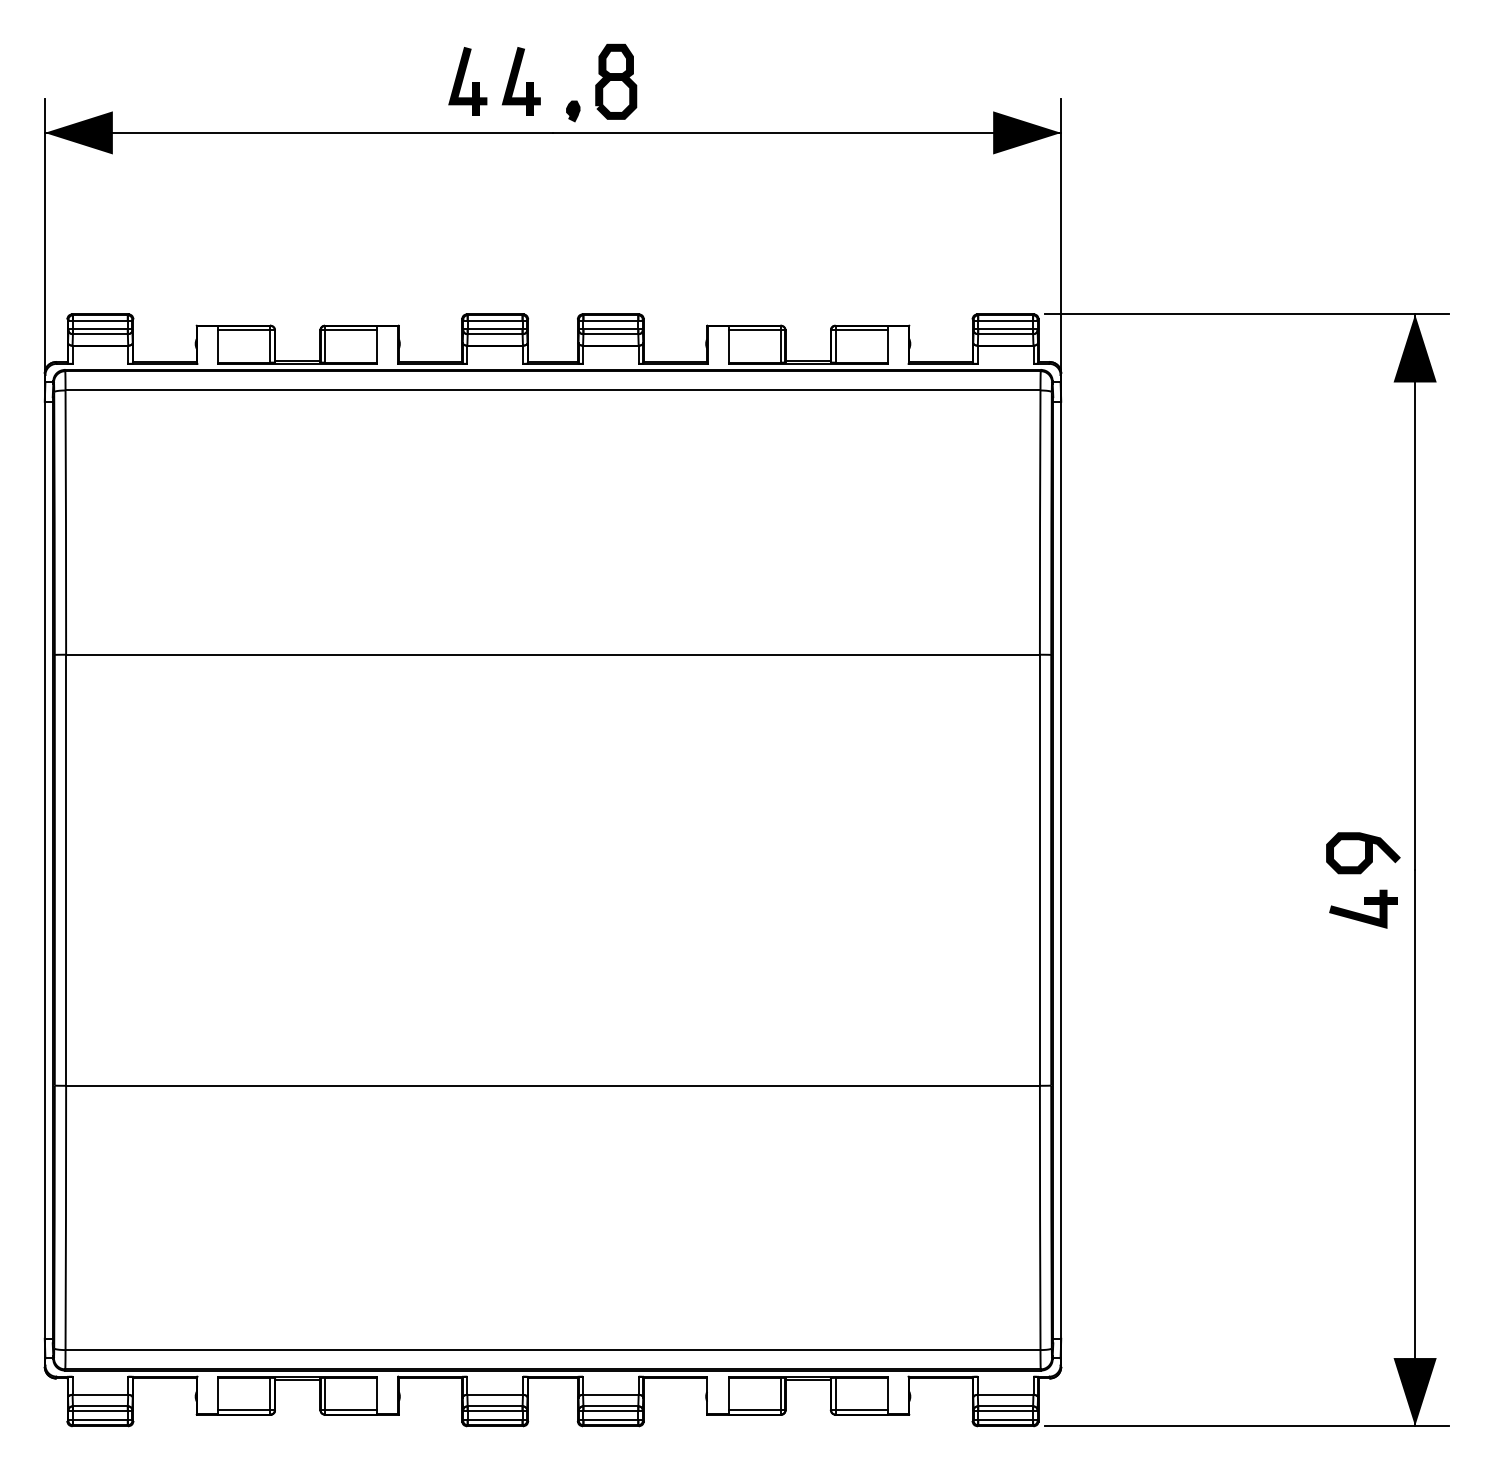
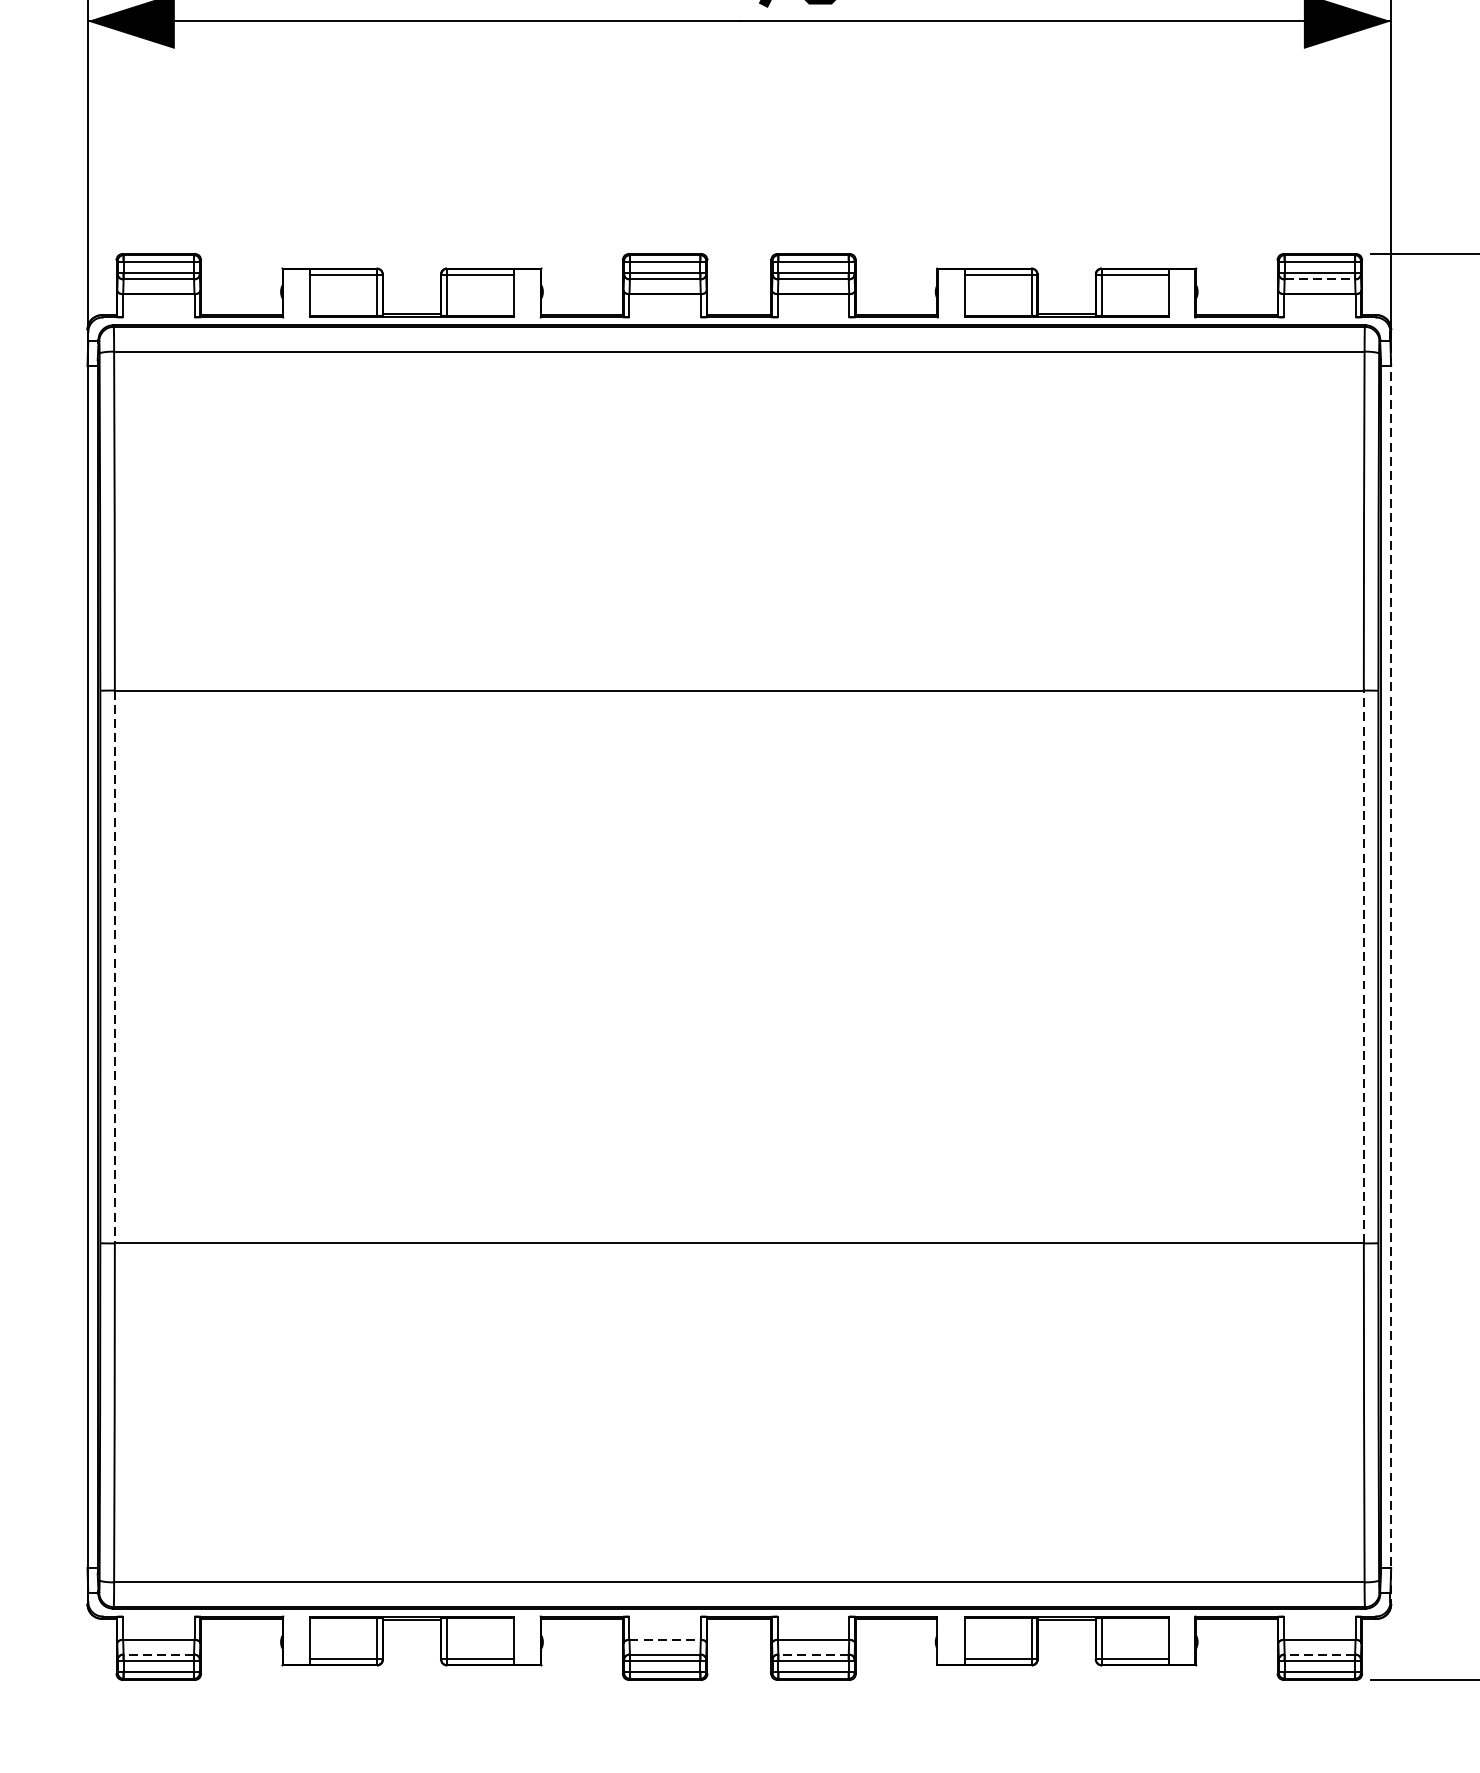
line: (1006, 334) -> (1320, 279), solid -> dashed
line: (66, 870) -> (115, 967), solid -> dashed
line: (1039, 870) -> (1363, 967), solid -> dashed
line: (1061, 870) -> (1391, 967), solid -> dashed
line: (495, 1394) -> (665, 1639), solid -> dashed
line: (99, 1406) -> (157, 1654), solid -> dashed
line: (610, 1406) -> (813, 1654), solid -> dashed
line: (1005, 1406) -> (1319, 1654), solid -> dashed

